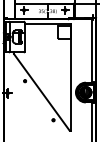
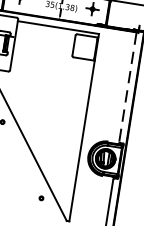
line: (91, 50) -> (127, 86), solid -> dashed

